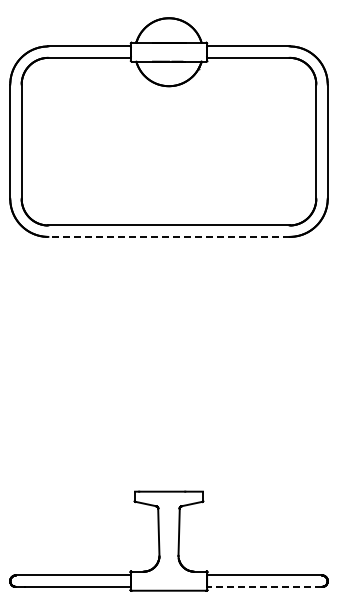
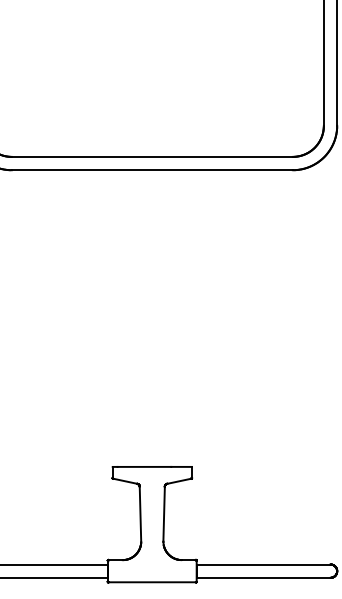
line: (169, 236) -> (152, 169), dashed -> solid
line: (264, 586) -> (263, 577), dashed -> solid

